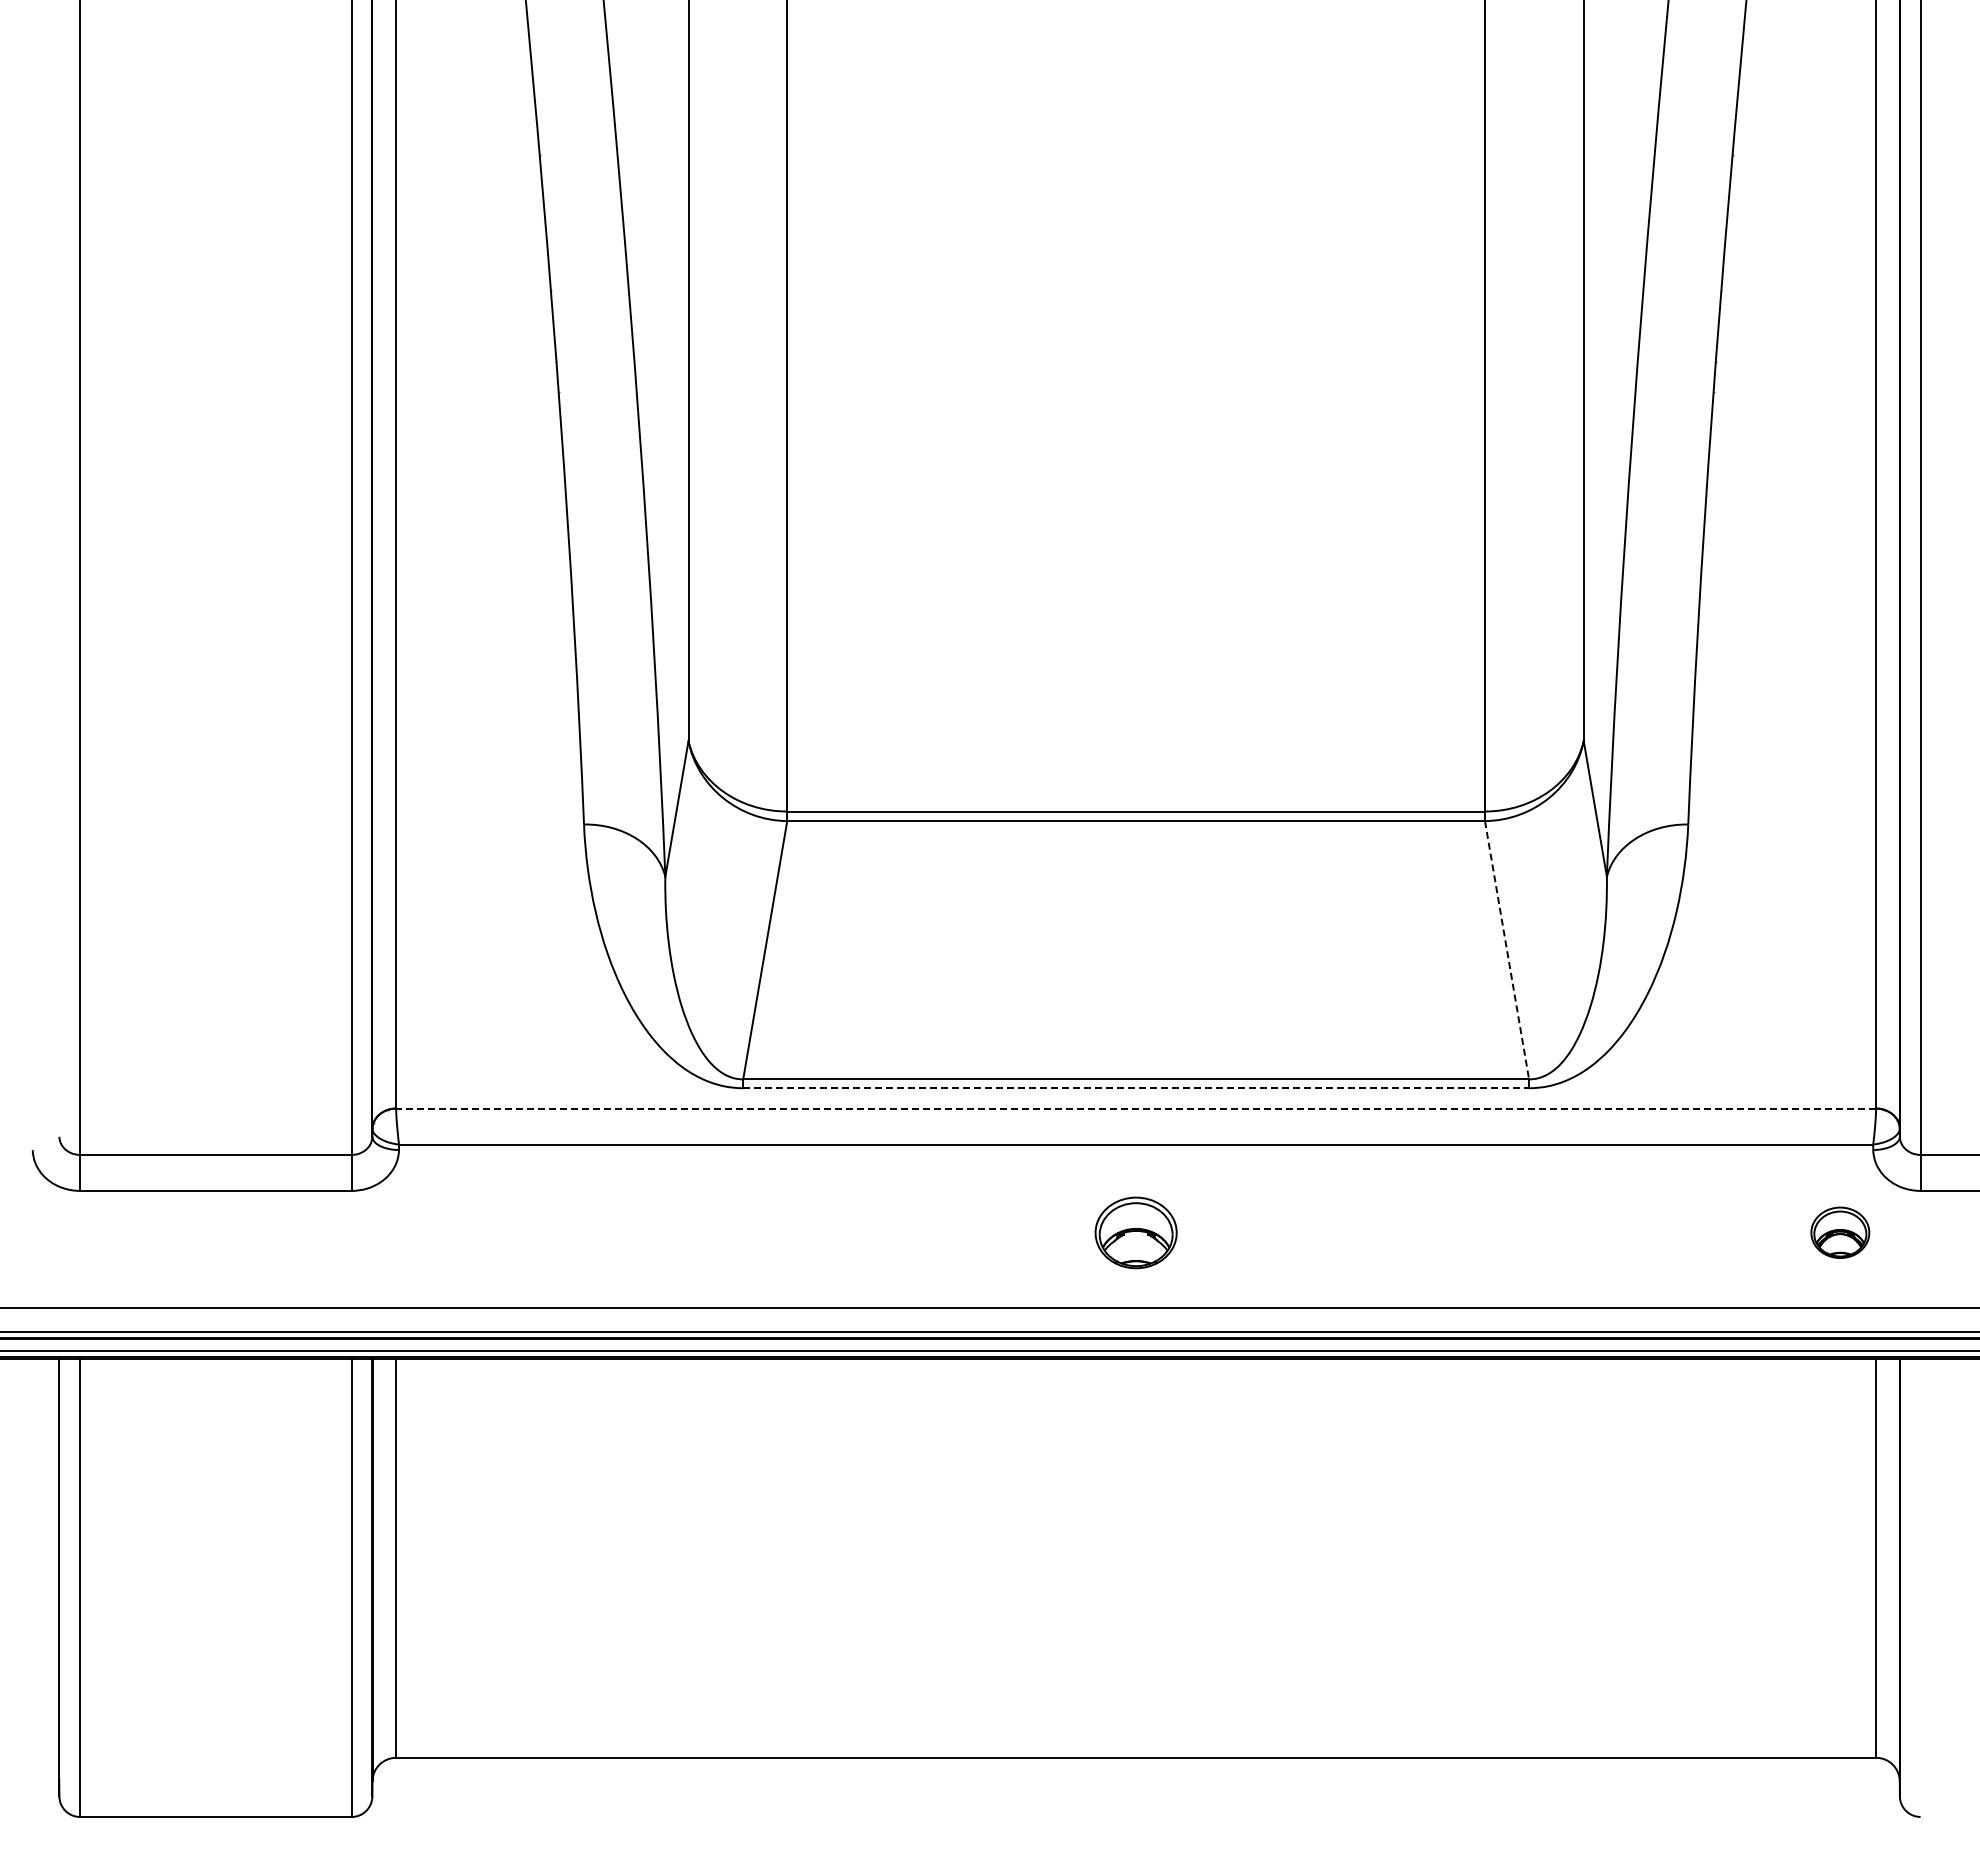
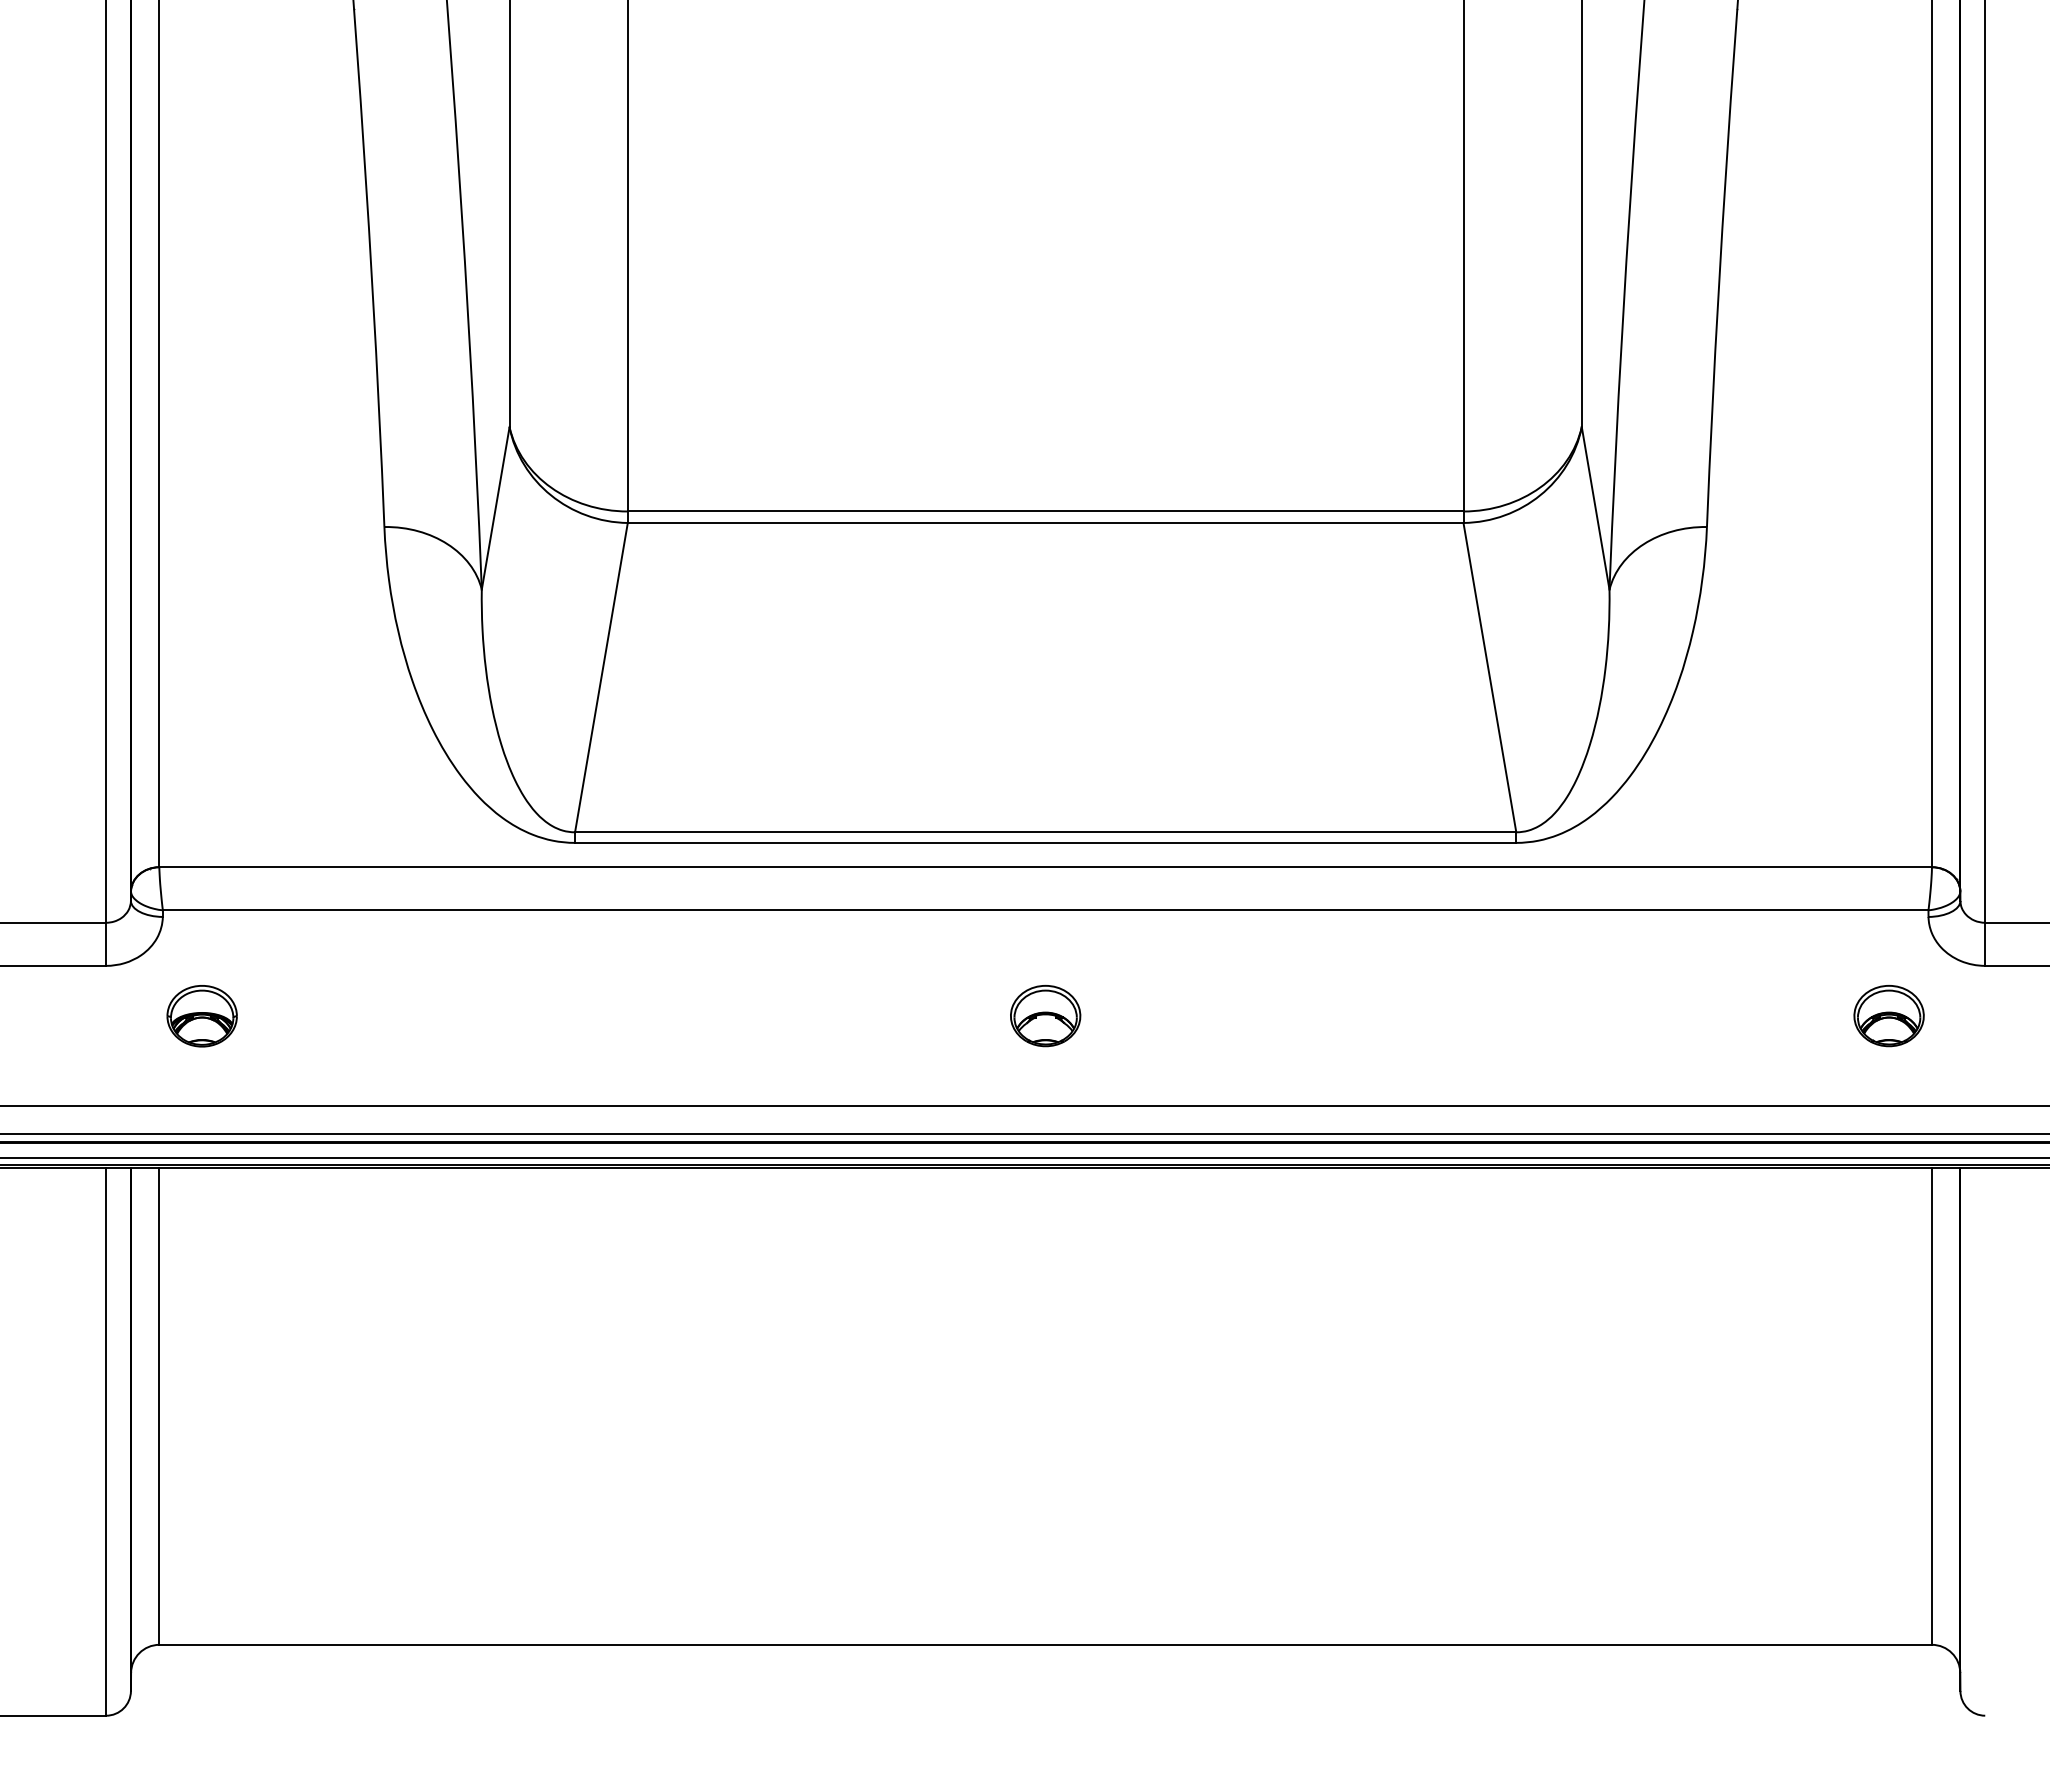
line: (1507, 950) -> (1490, 677), dashed -> solid
line: (1136, 1088) -> (1046, 843), dashed -> solid
line: (1135, 1108) -> (1044, 867), dashed -> solid
part: (431, 1232) -> (201, 1015), added
part: (1135, 1232) -> (1044, 1015), size x0.71

